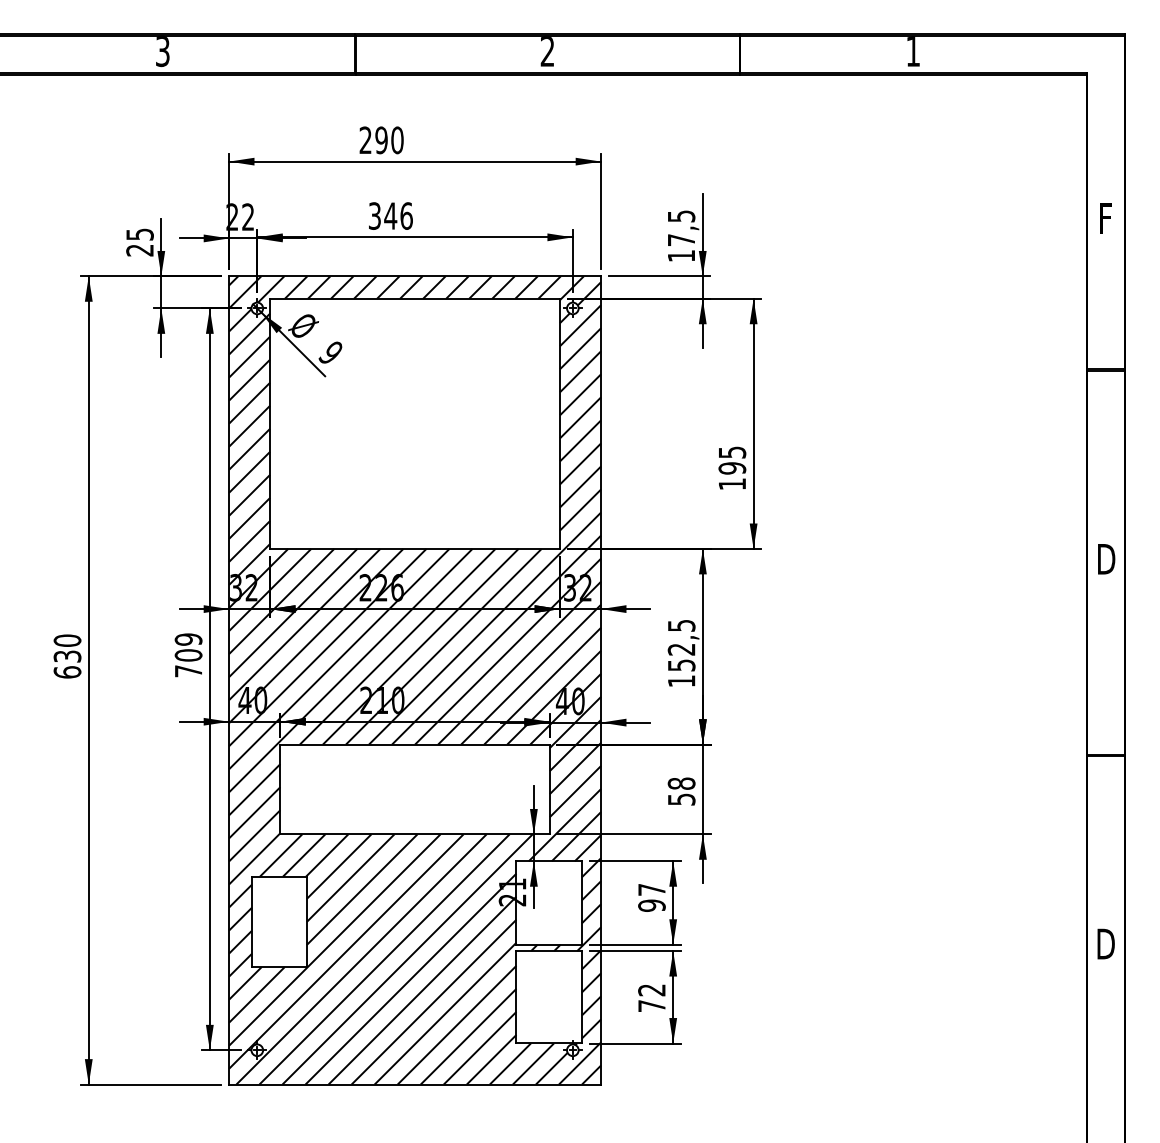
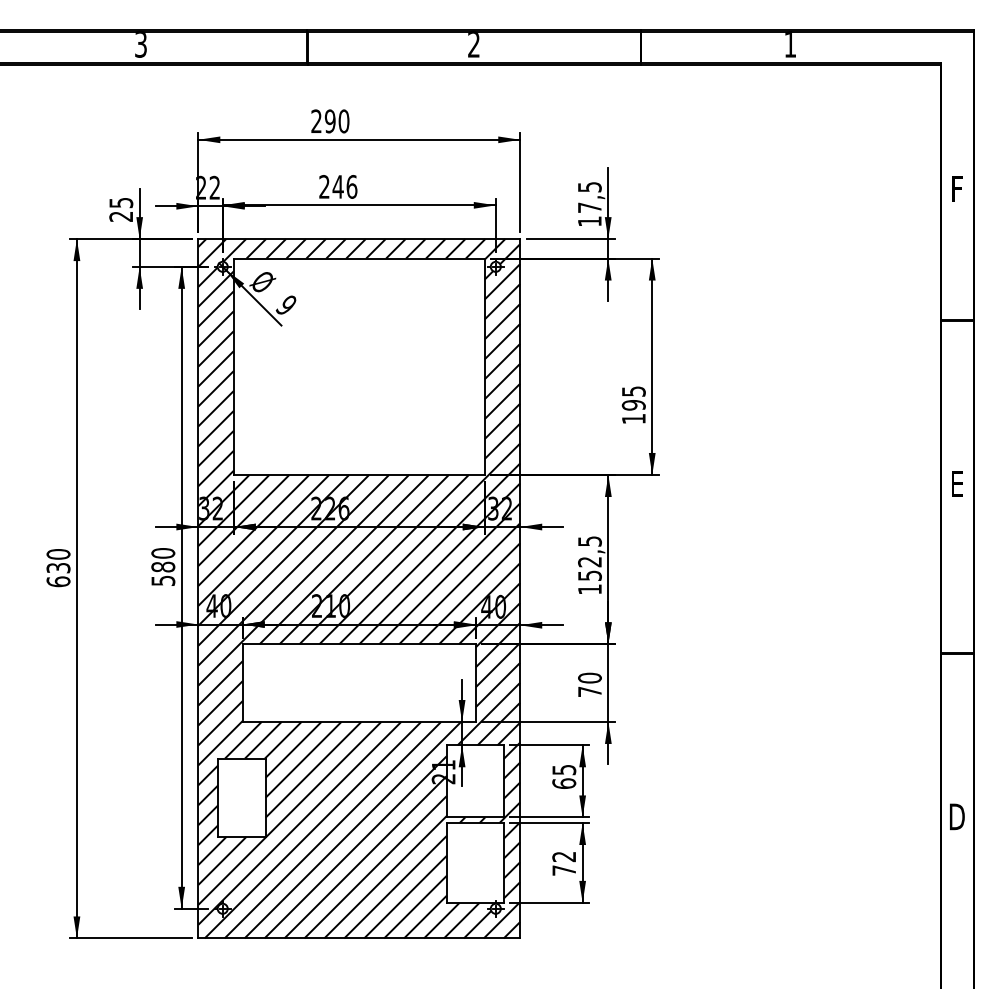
text: (374, 215) -> (324, 186), 346 -> 246
text: (1106, 558) -> (957, 483), D -> E
text: (188, 654) -> (163, 566), 709 -> 580
text: (681, 791) -> (589, 684), 58 -> 70
text: (652, 898) -> (564, 777), 97 -> 65

